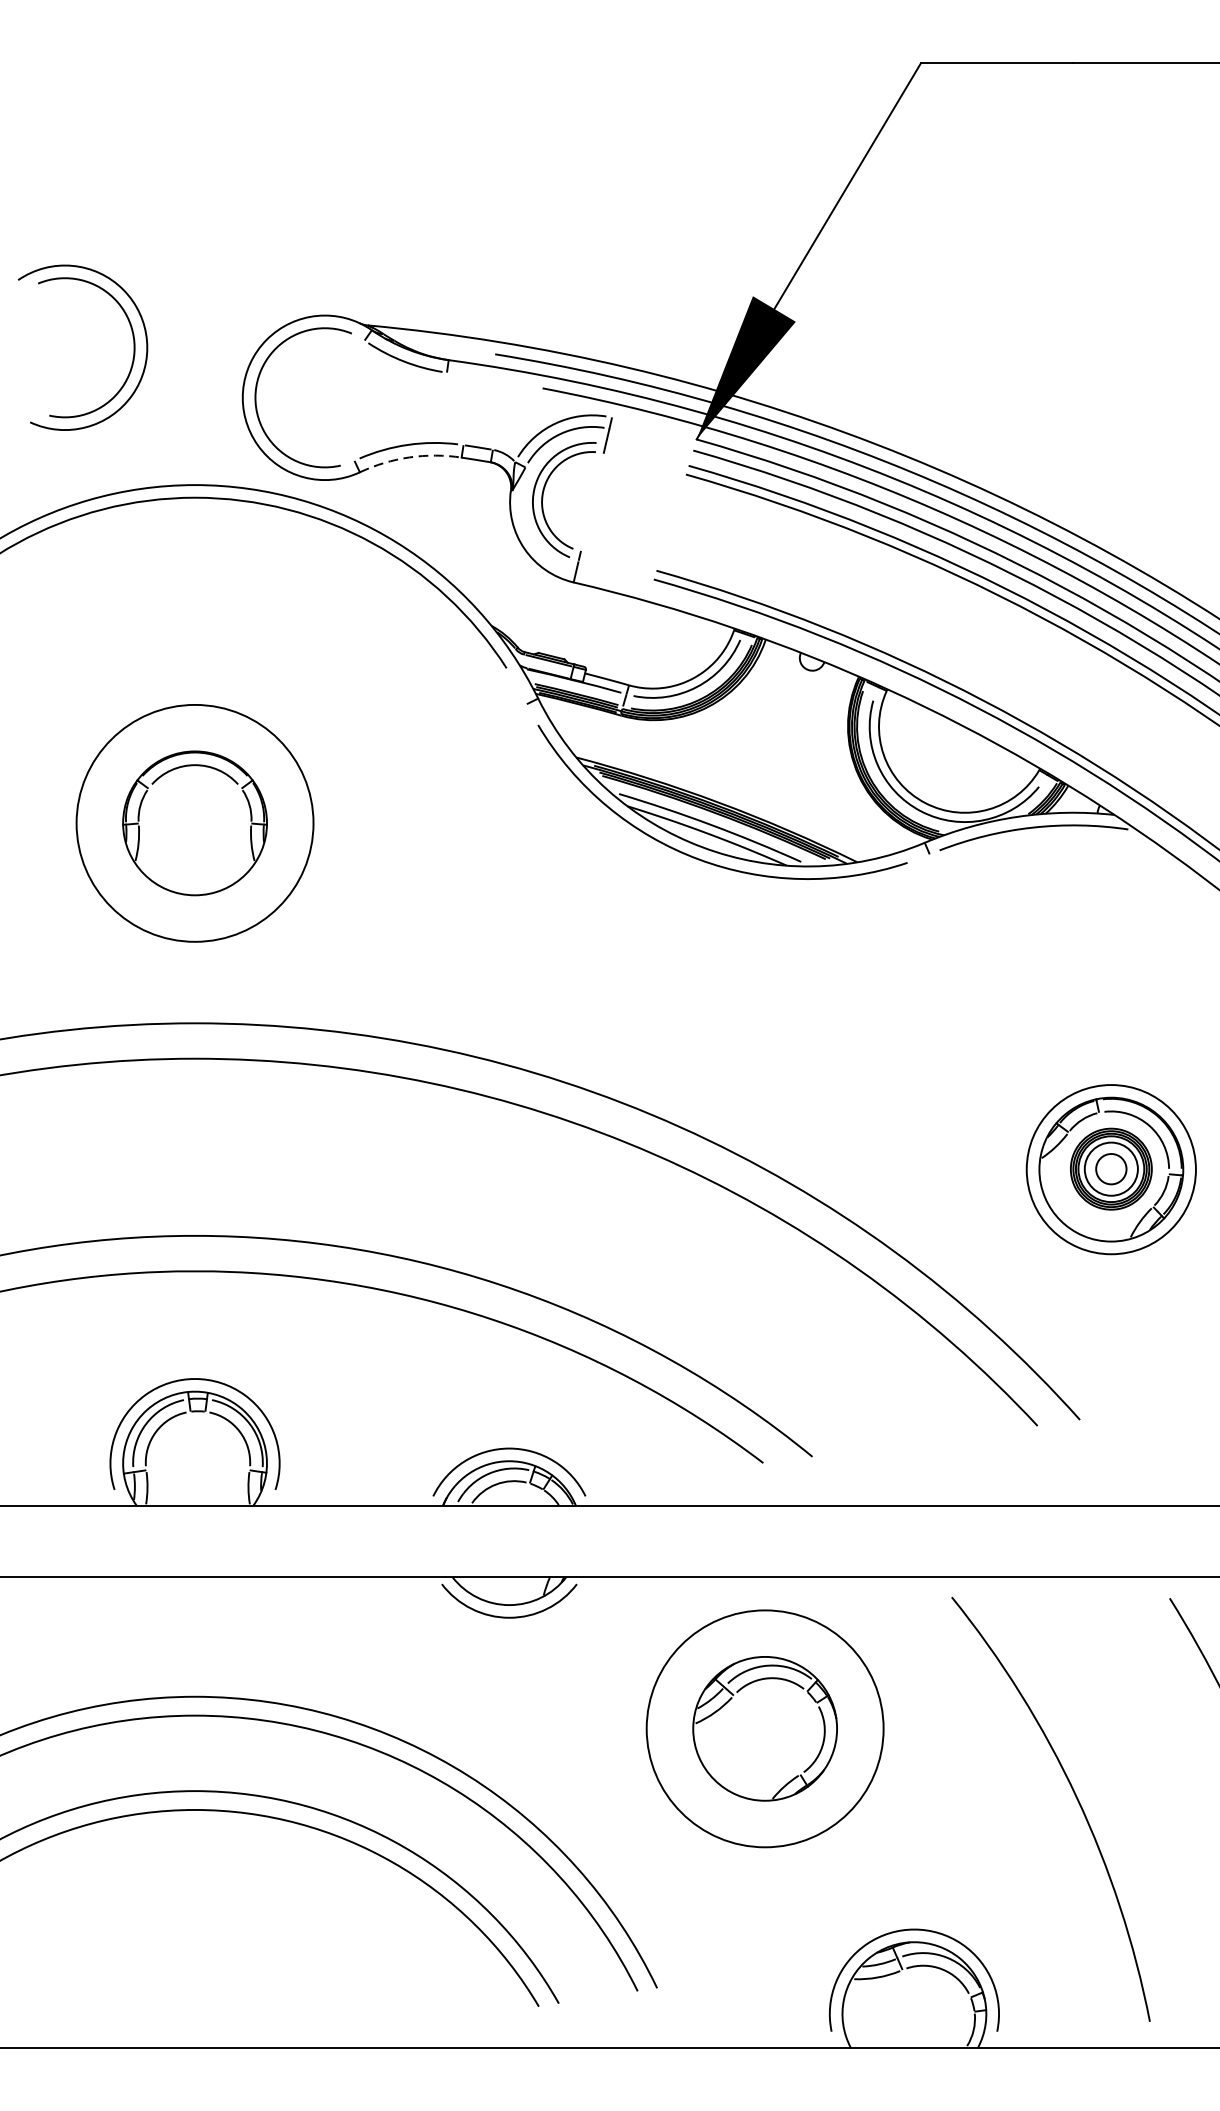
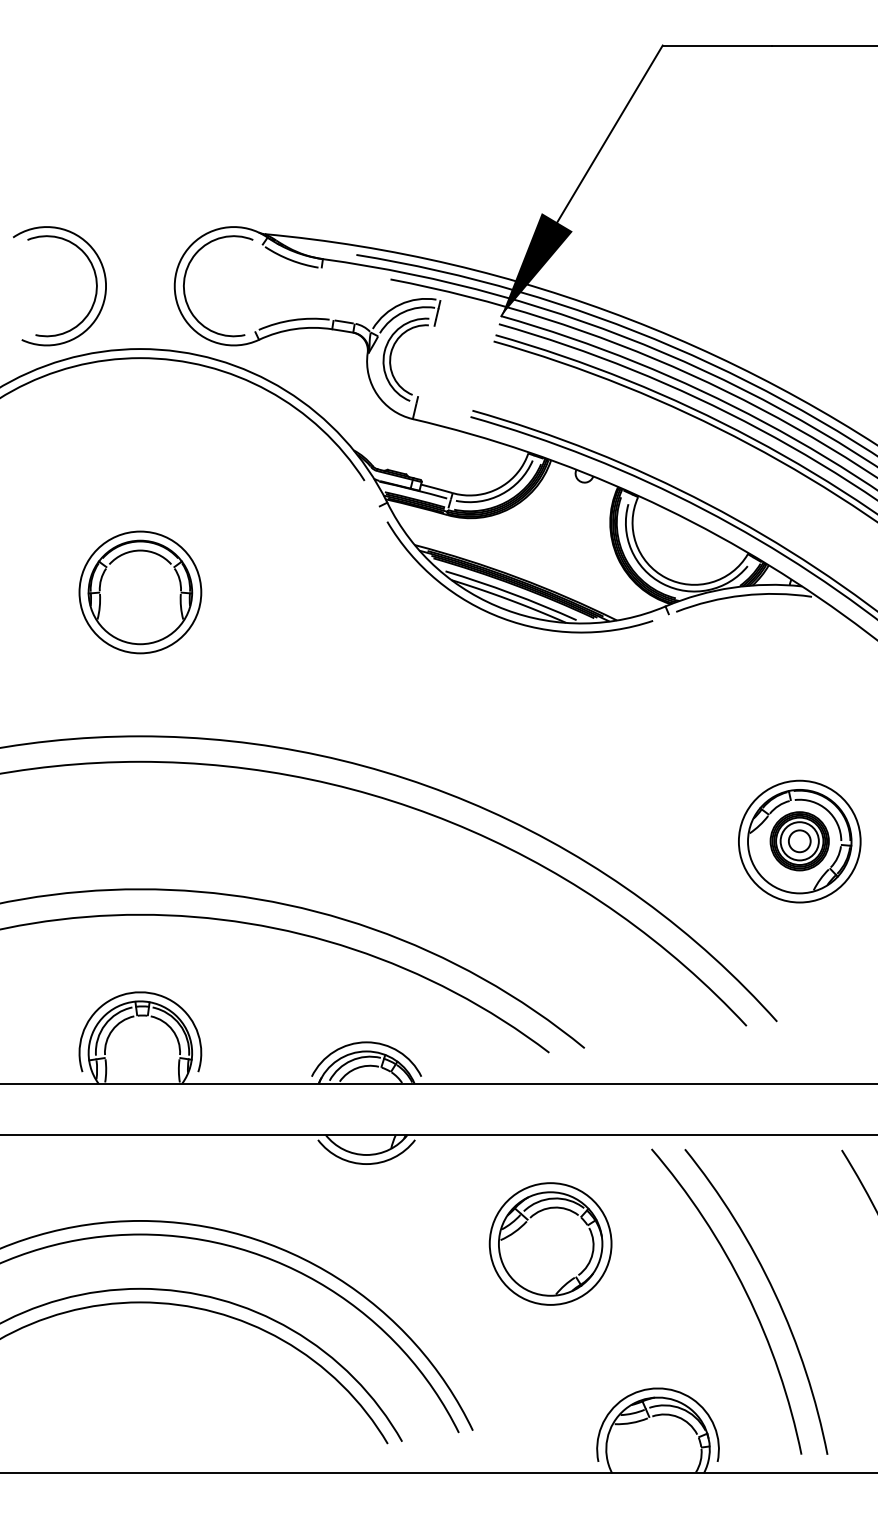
part: (132, 350) -> (95, 288), moved
arc: (409, 457) -> (294, 329), dashed -> solid
circle: (195, 823) -> (140, 592), size x0.71
circle: (764, 1728) -> (550, 1243), size x0.71
arc: (1034, 1794) -> (744, 1291), added

